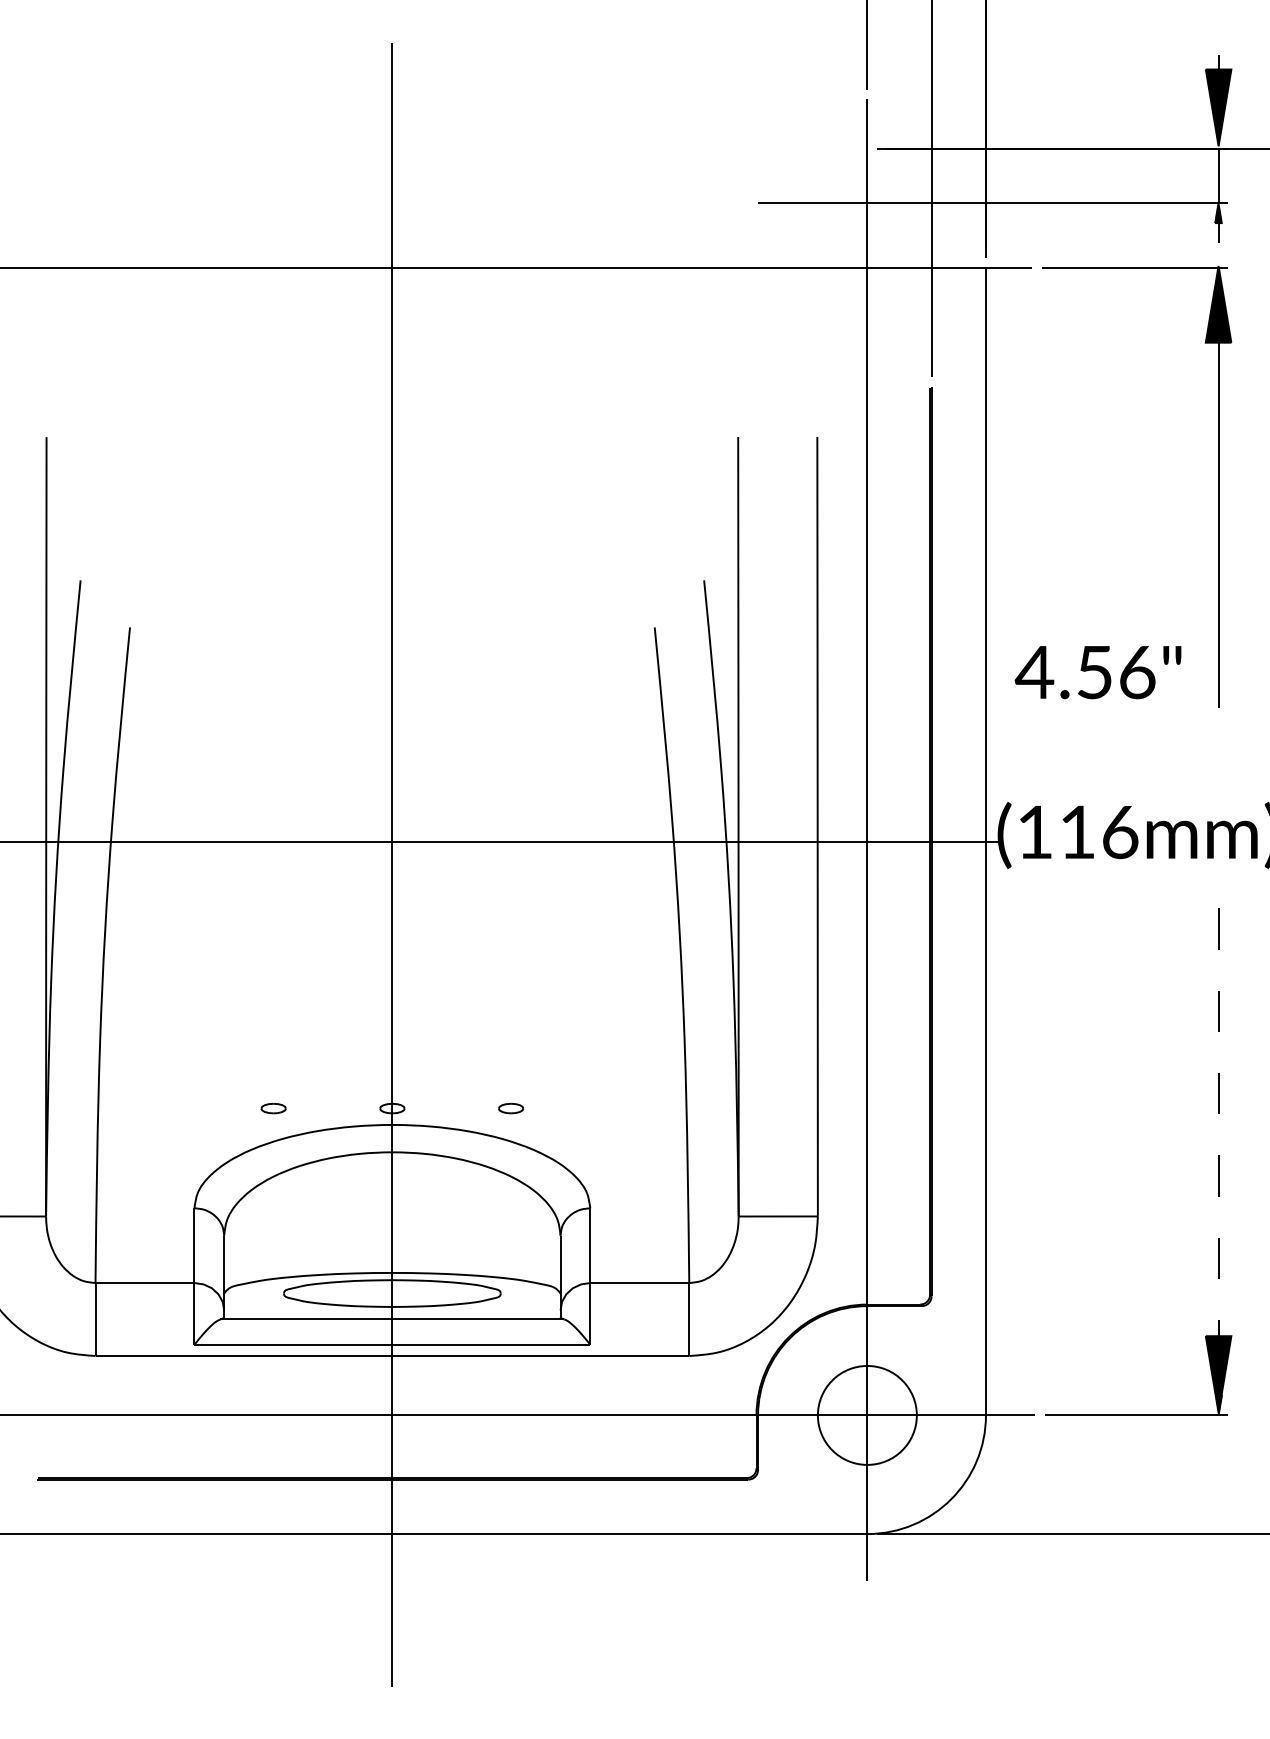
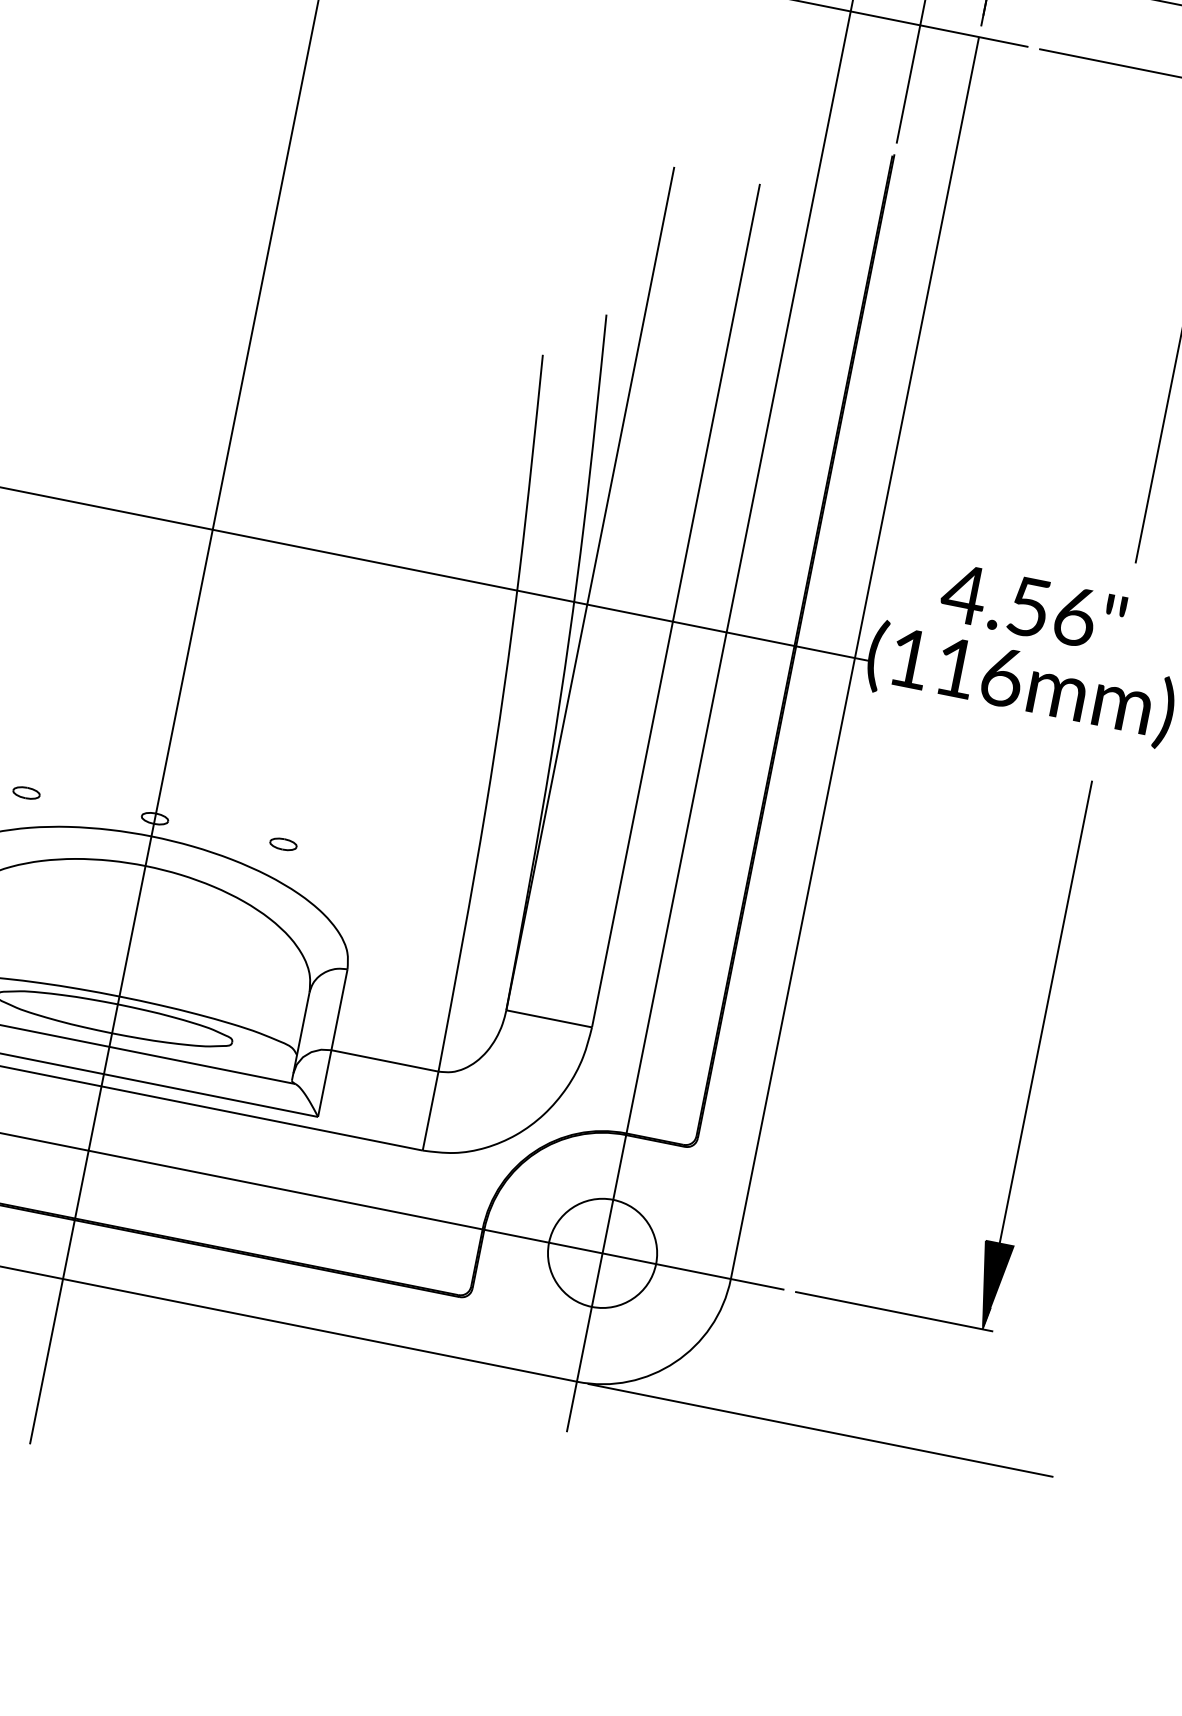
text: (1097, 672) -> (1032, 607), moved
line: (1218, 1137) -> (1042, 1028), dashed -> solid

